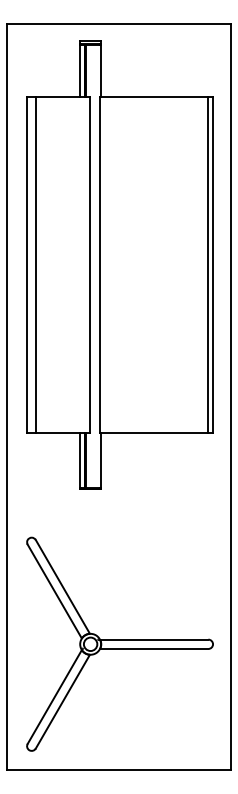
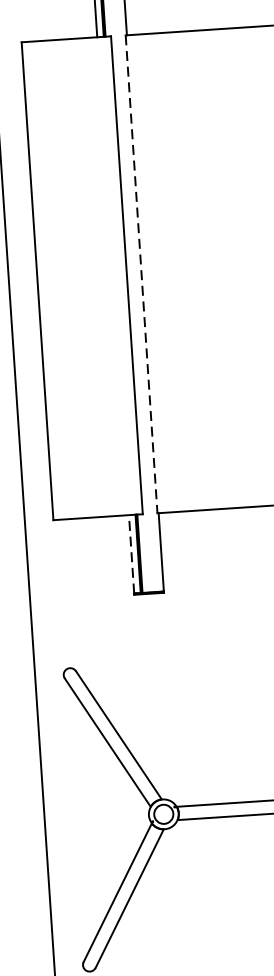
line: (35, 265) -> (49, 280), removed
line: (100, 265) -> (142, 274), solid -> dashed
line: (80, 460) -> (132, 553), solid -> dashed

